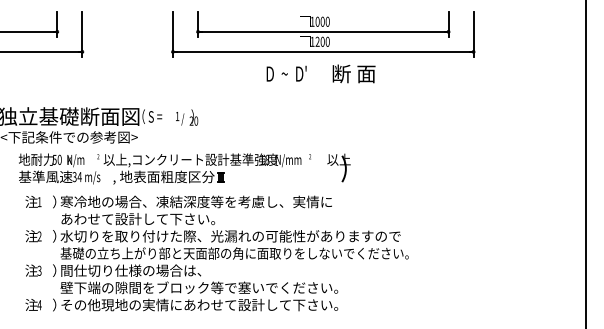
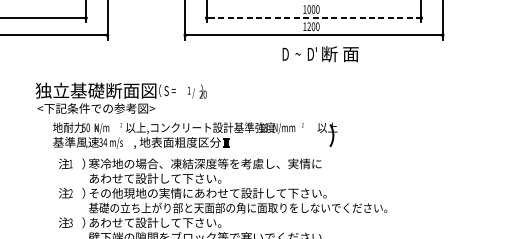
line: (323, 31) -> (314, 17), solid -> dashed
text: (286, 73) -> (299, 53), moved
text: (230, 236) -> (234, 193), 水切りを取り付けた際、光漏れの可能性がありますので -> その他現地の実情にあわせて設計して下さい。
text: (138, 270) -> (155, 222), 間仕切り仕様の場合は、 -> あわせて設計して下さい。

